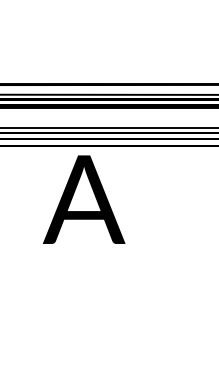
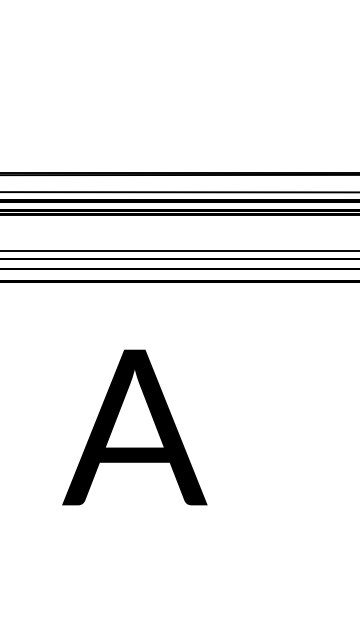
text: (84, 199) -> (135, 427), moved

